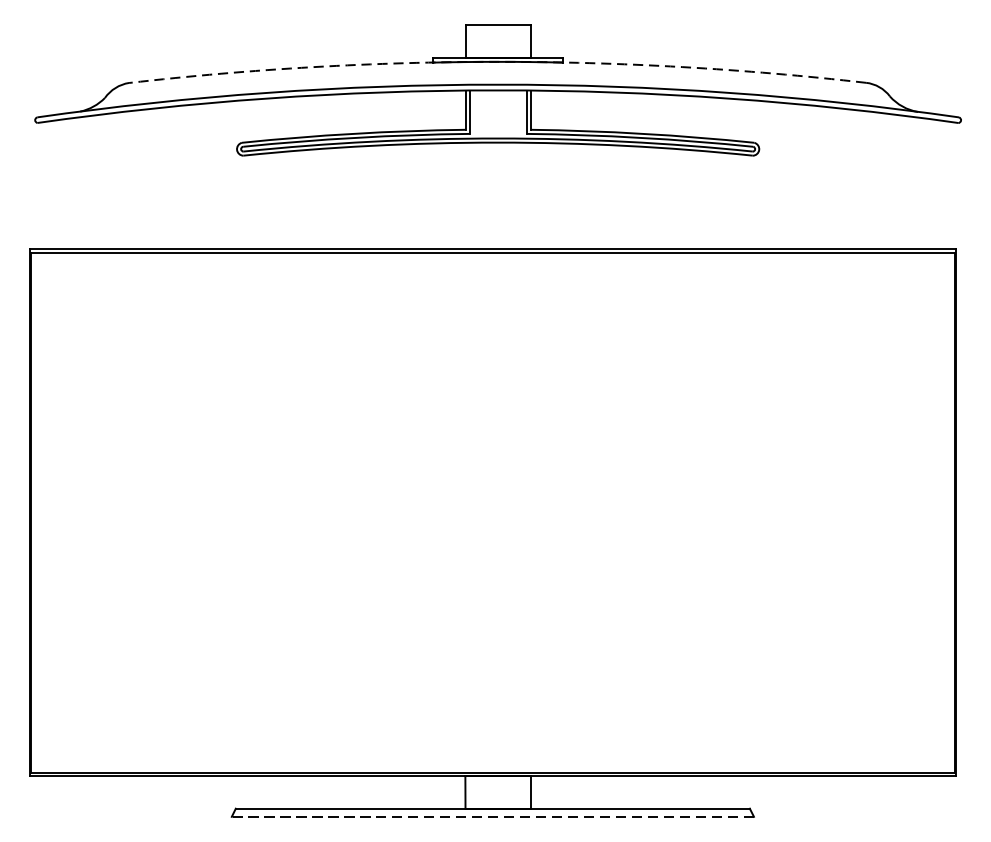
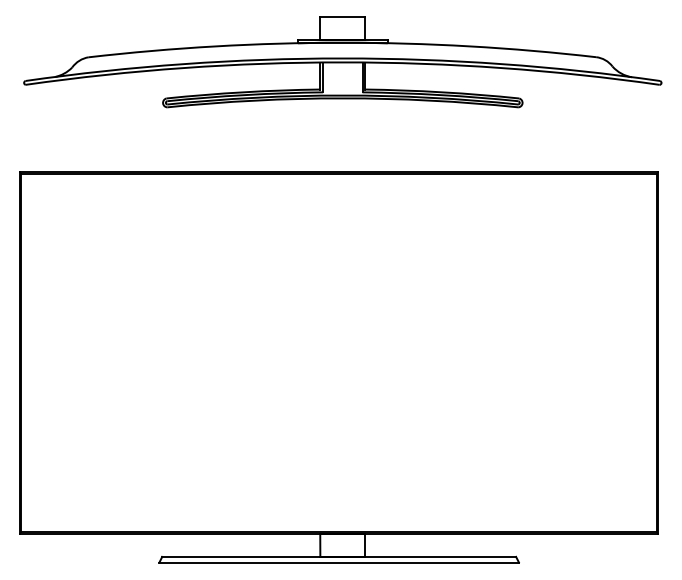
arc: (497, 61) -> (342, 42), dashed -> solid
line: (493, 816) -> (339, 562), dashed -> solid

